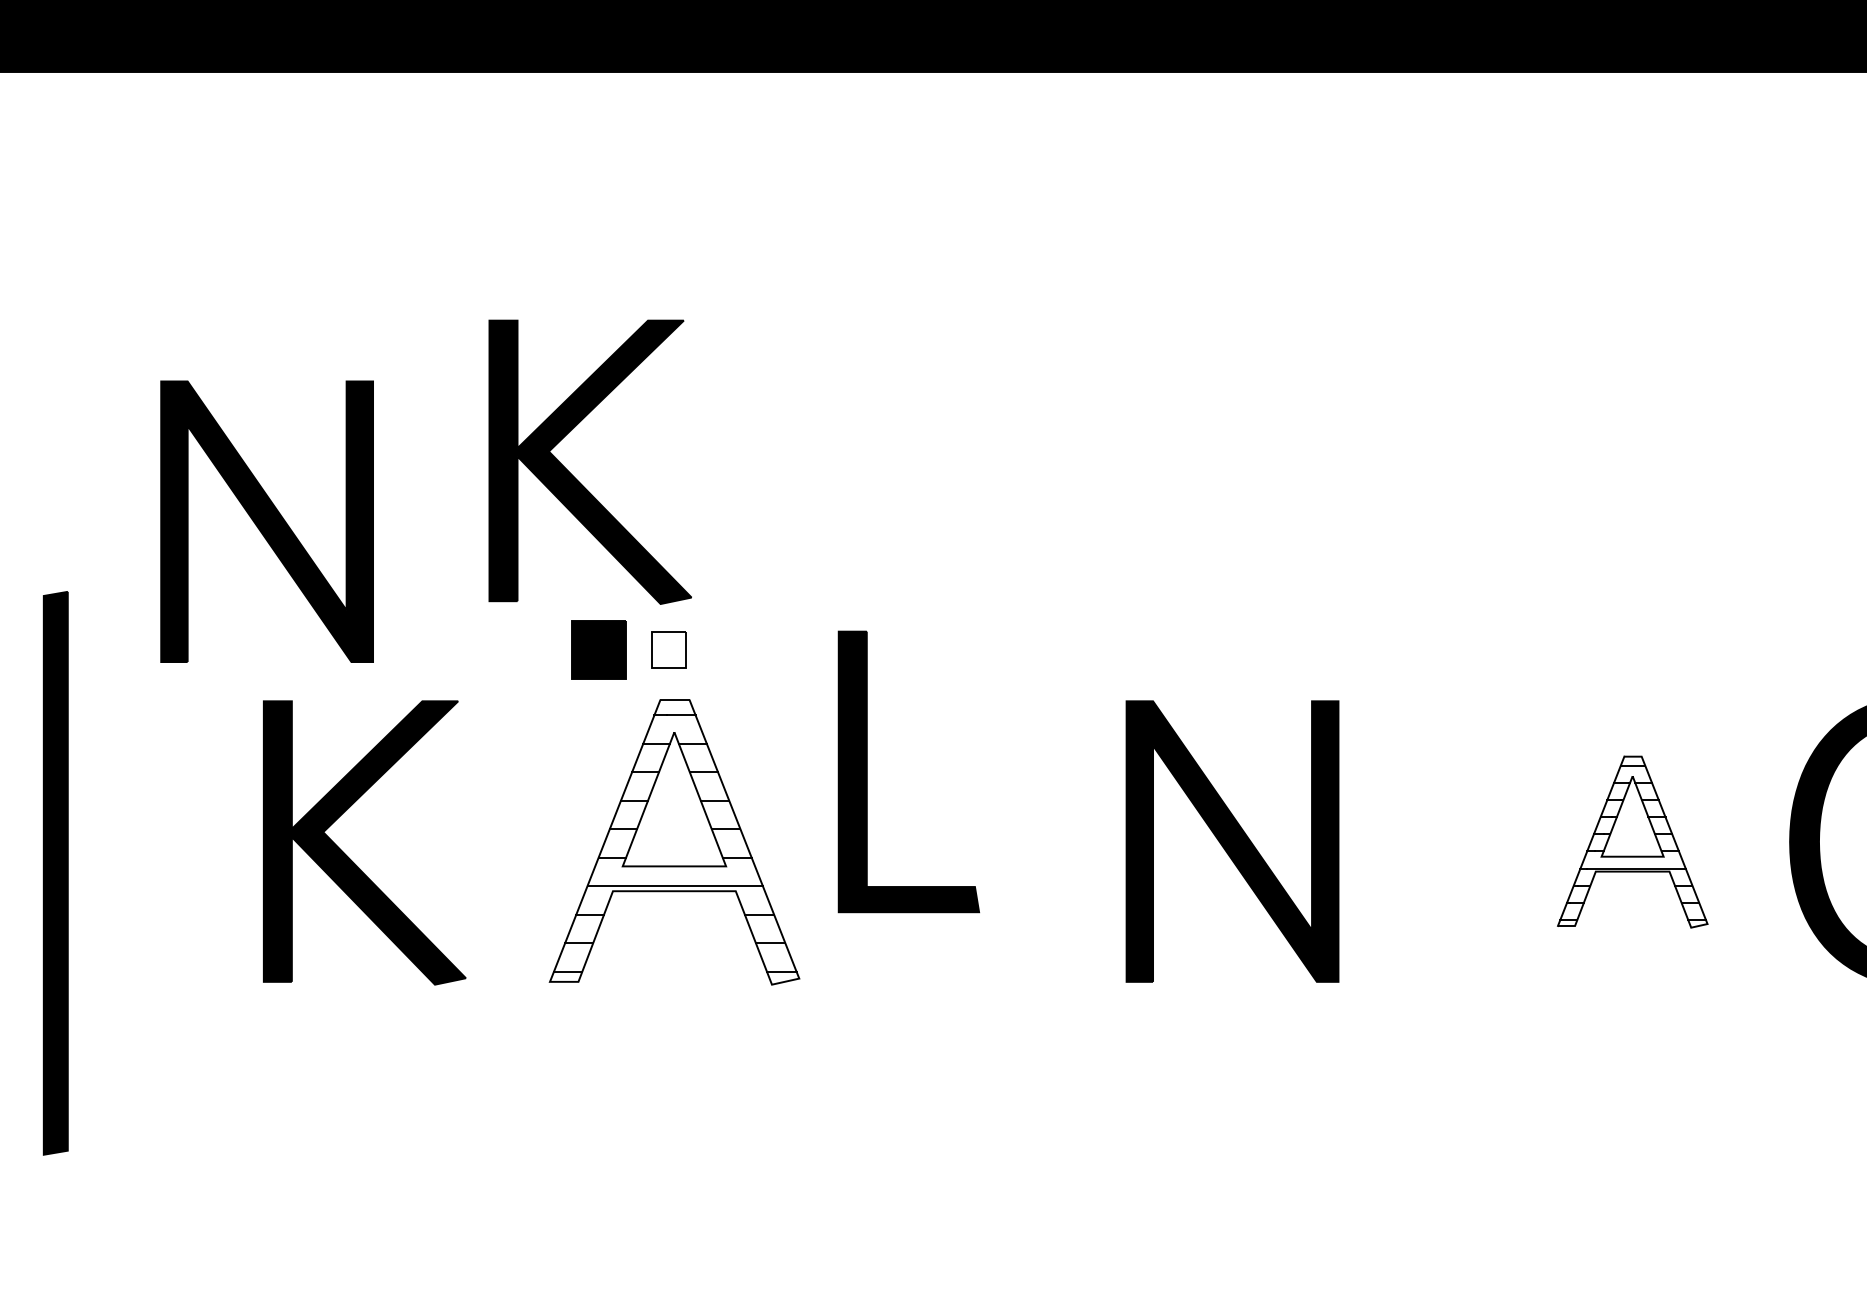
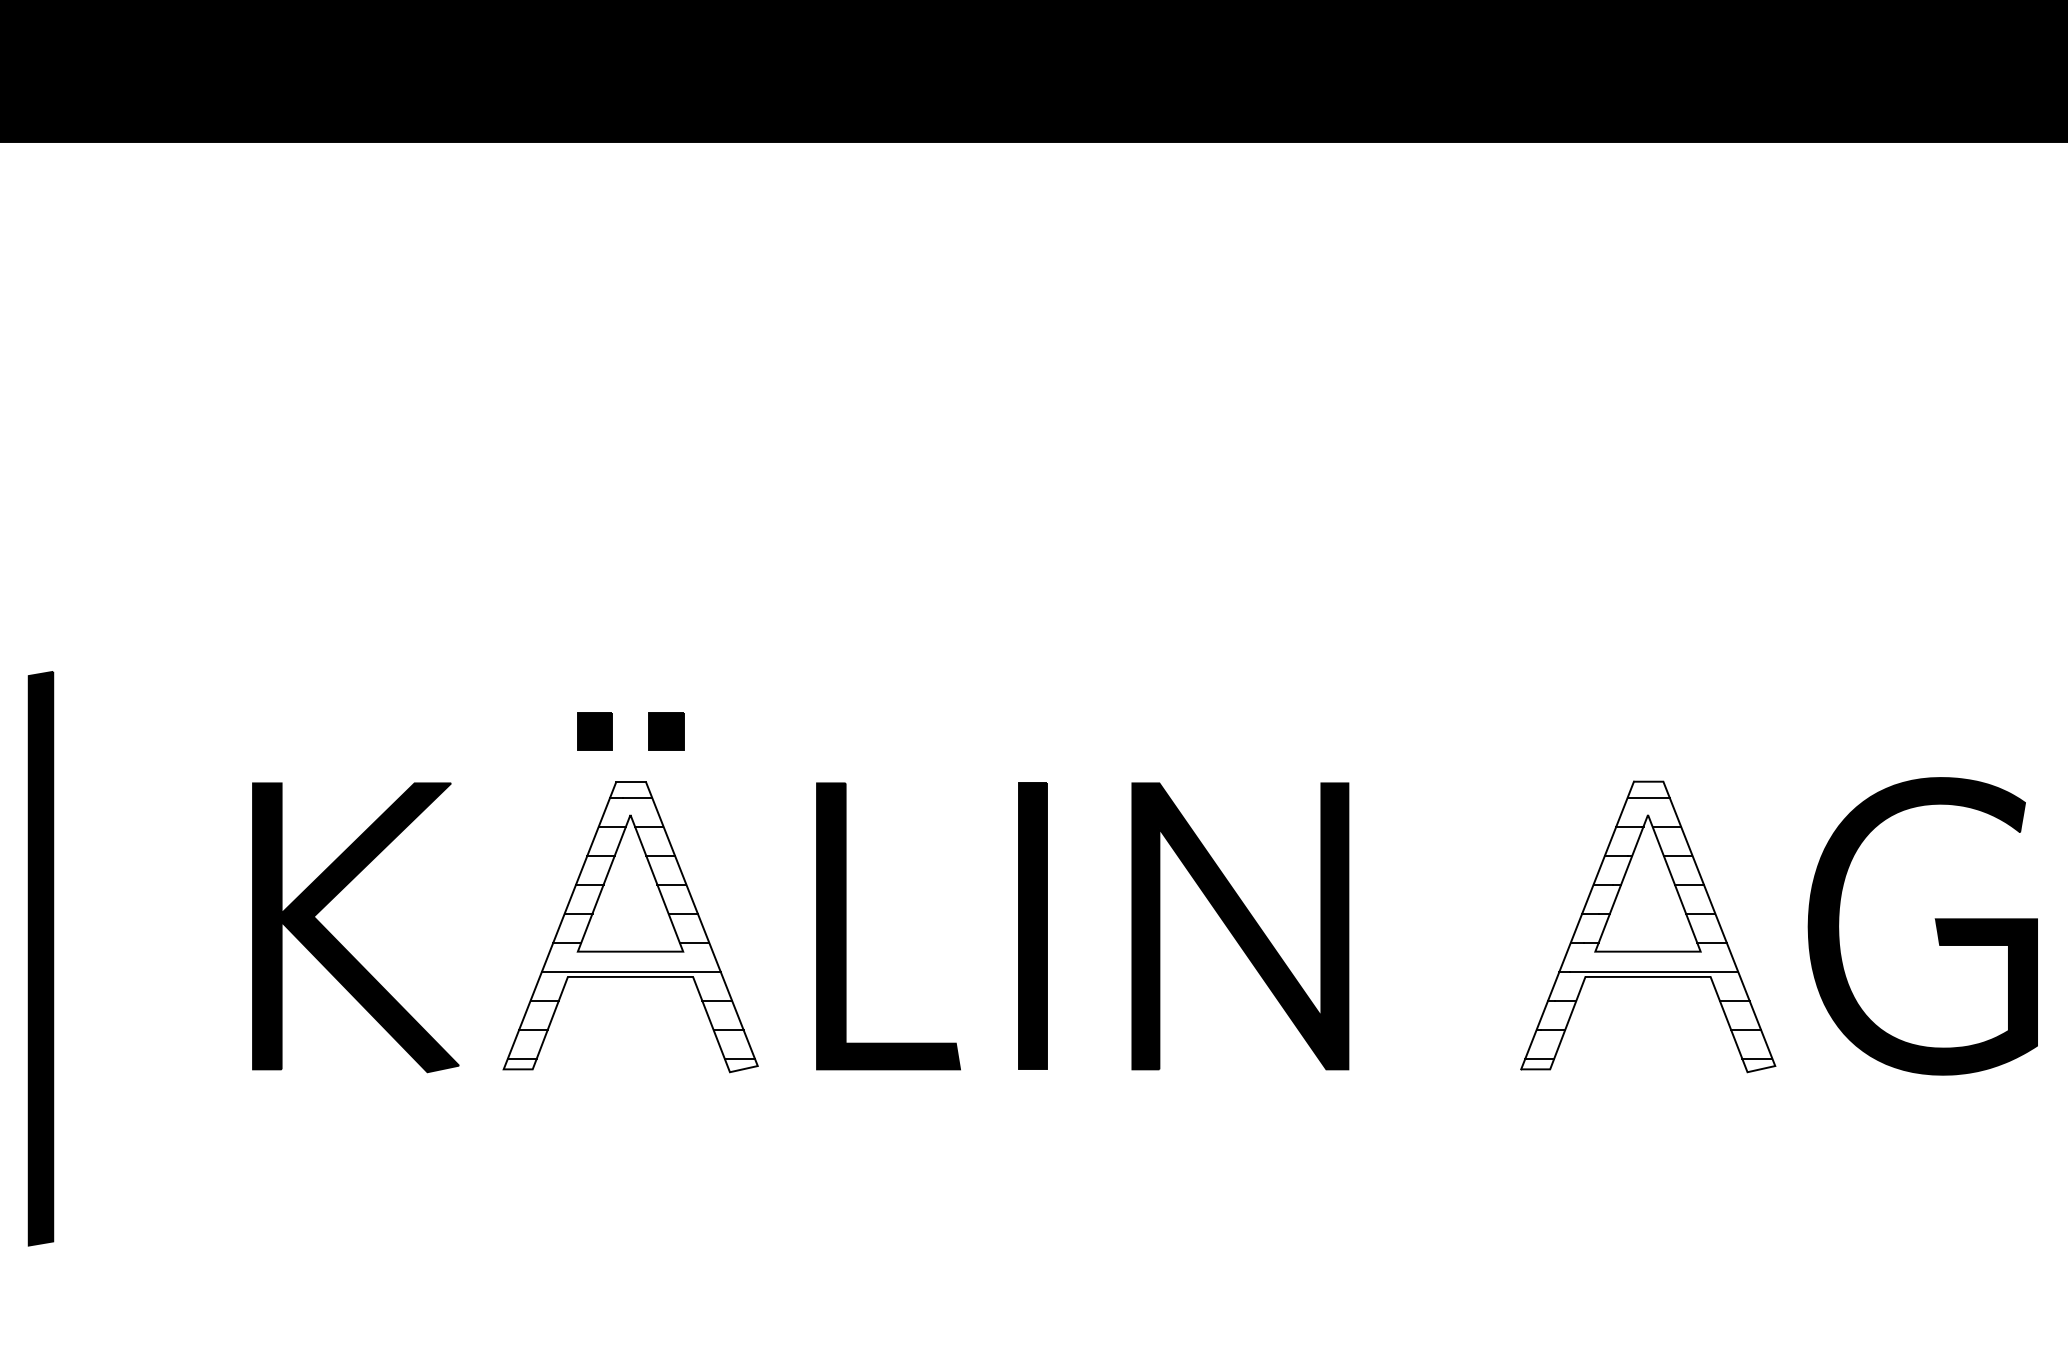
part: (575, 476) -> (570, 554), removed
part: (267, 521) -> (256, 600), removed
fill: (669, 649) -> (666, 730), added
part: (598, 650) -> (594, 731), size x0.62
part: (867, 772) -> (846, 926), moved
part: (1028, 840) -> (1032, 925), added
part: (1632, 841) -> (1648, 926), size x1.67
part: (674, 842) -> (630, 927), moved

